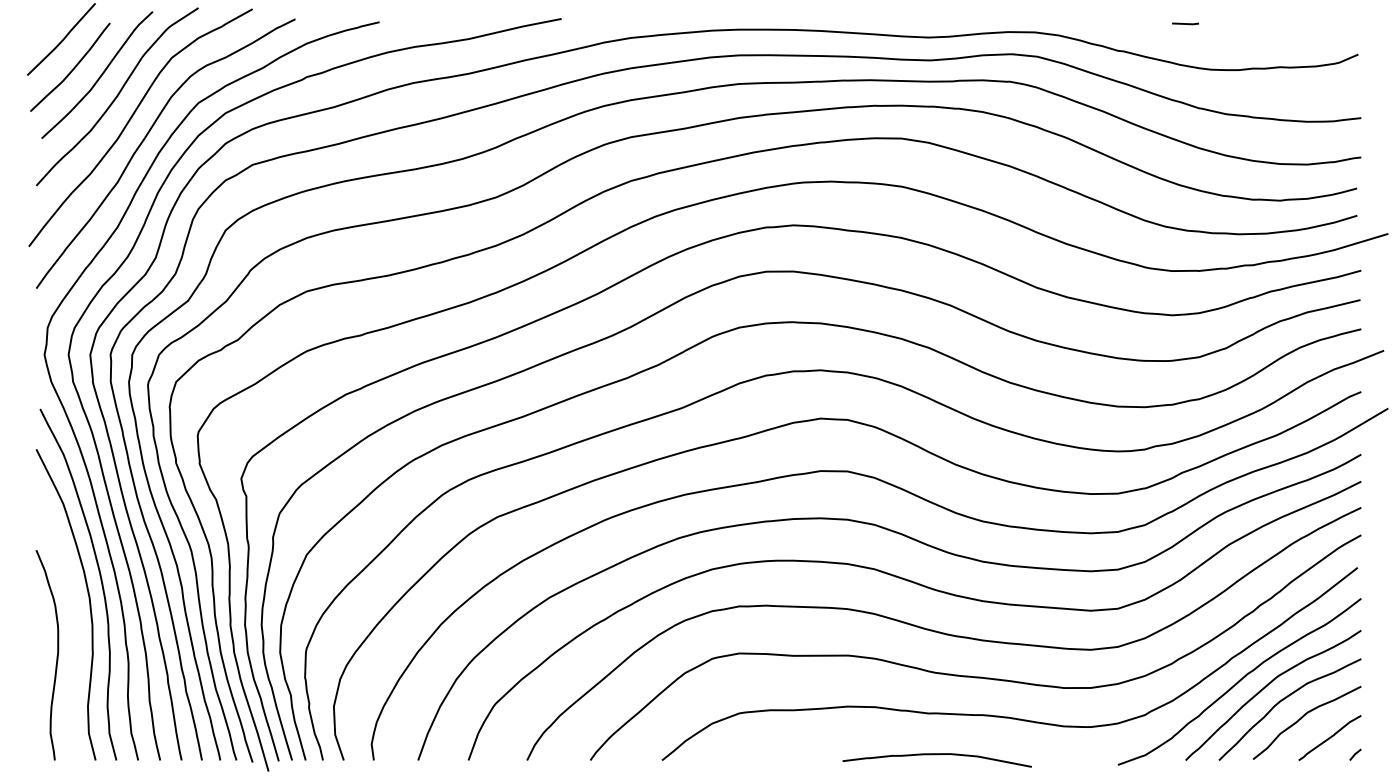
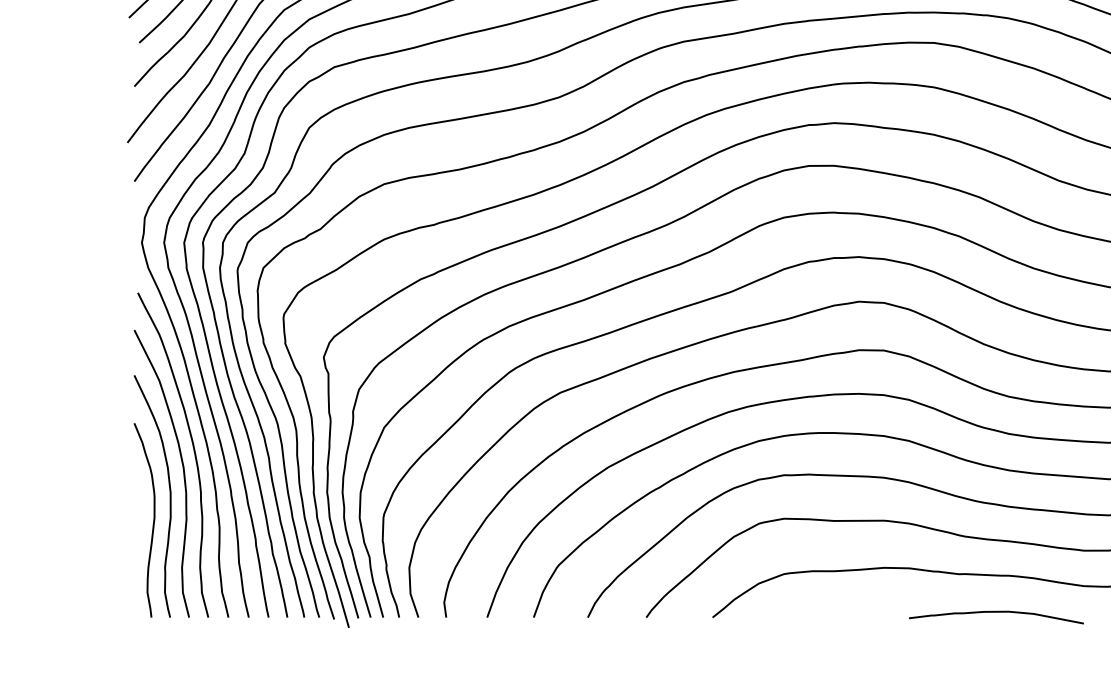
curve: (74, 629) -> (169, 496), added
curve: (936, 755) -> (995, 613), moved

